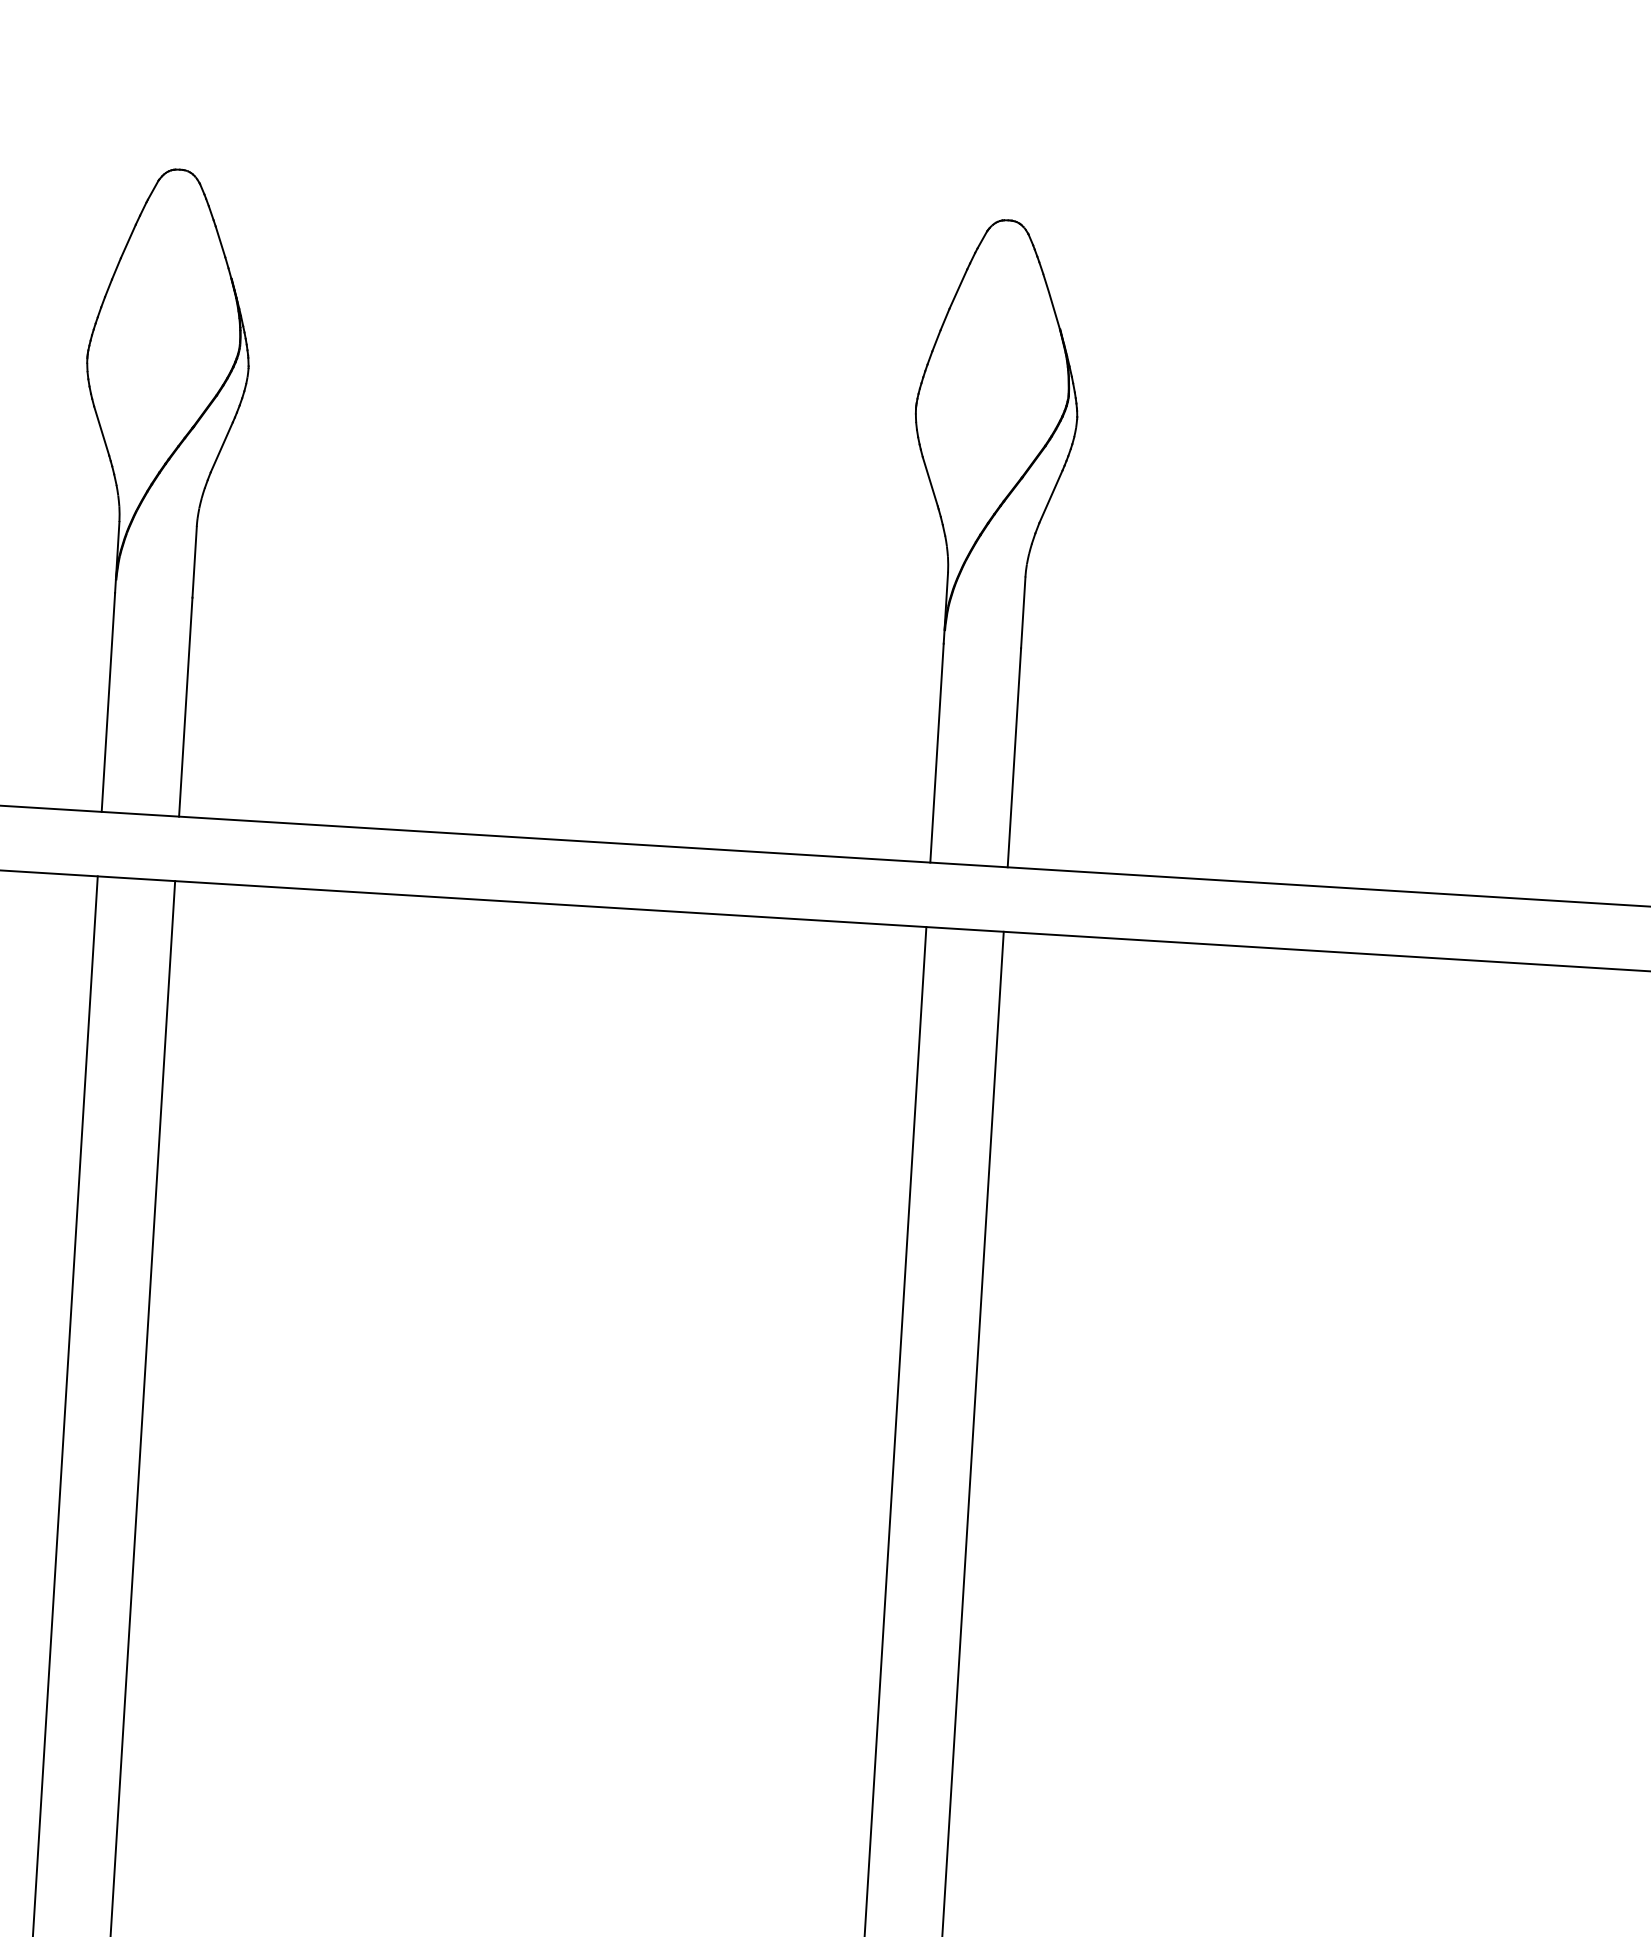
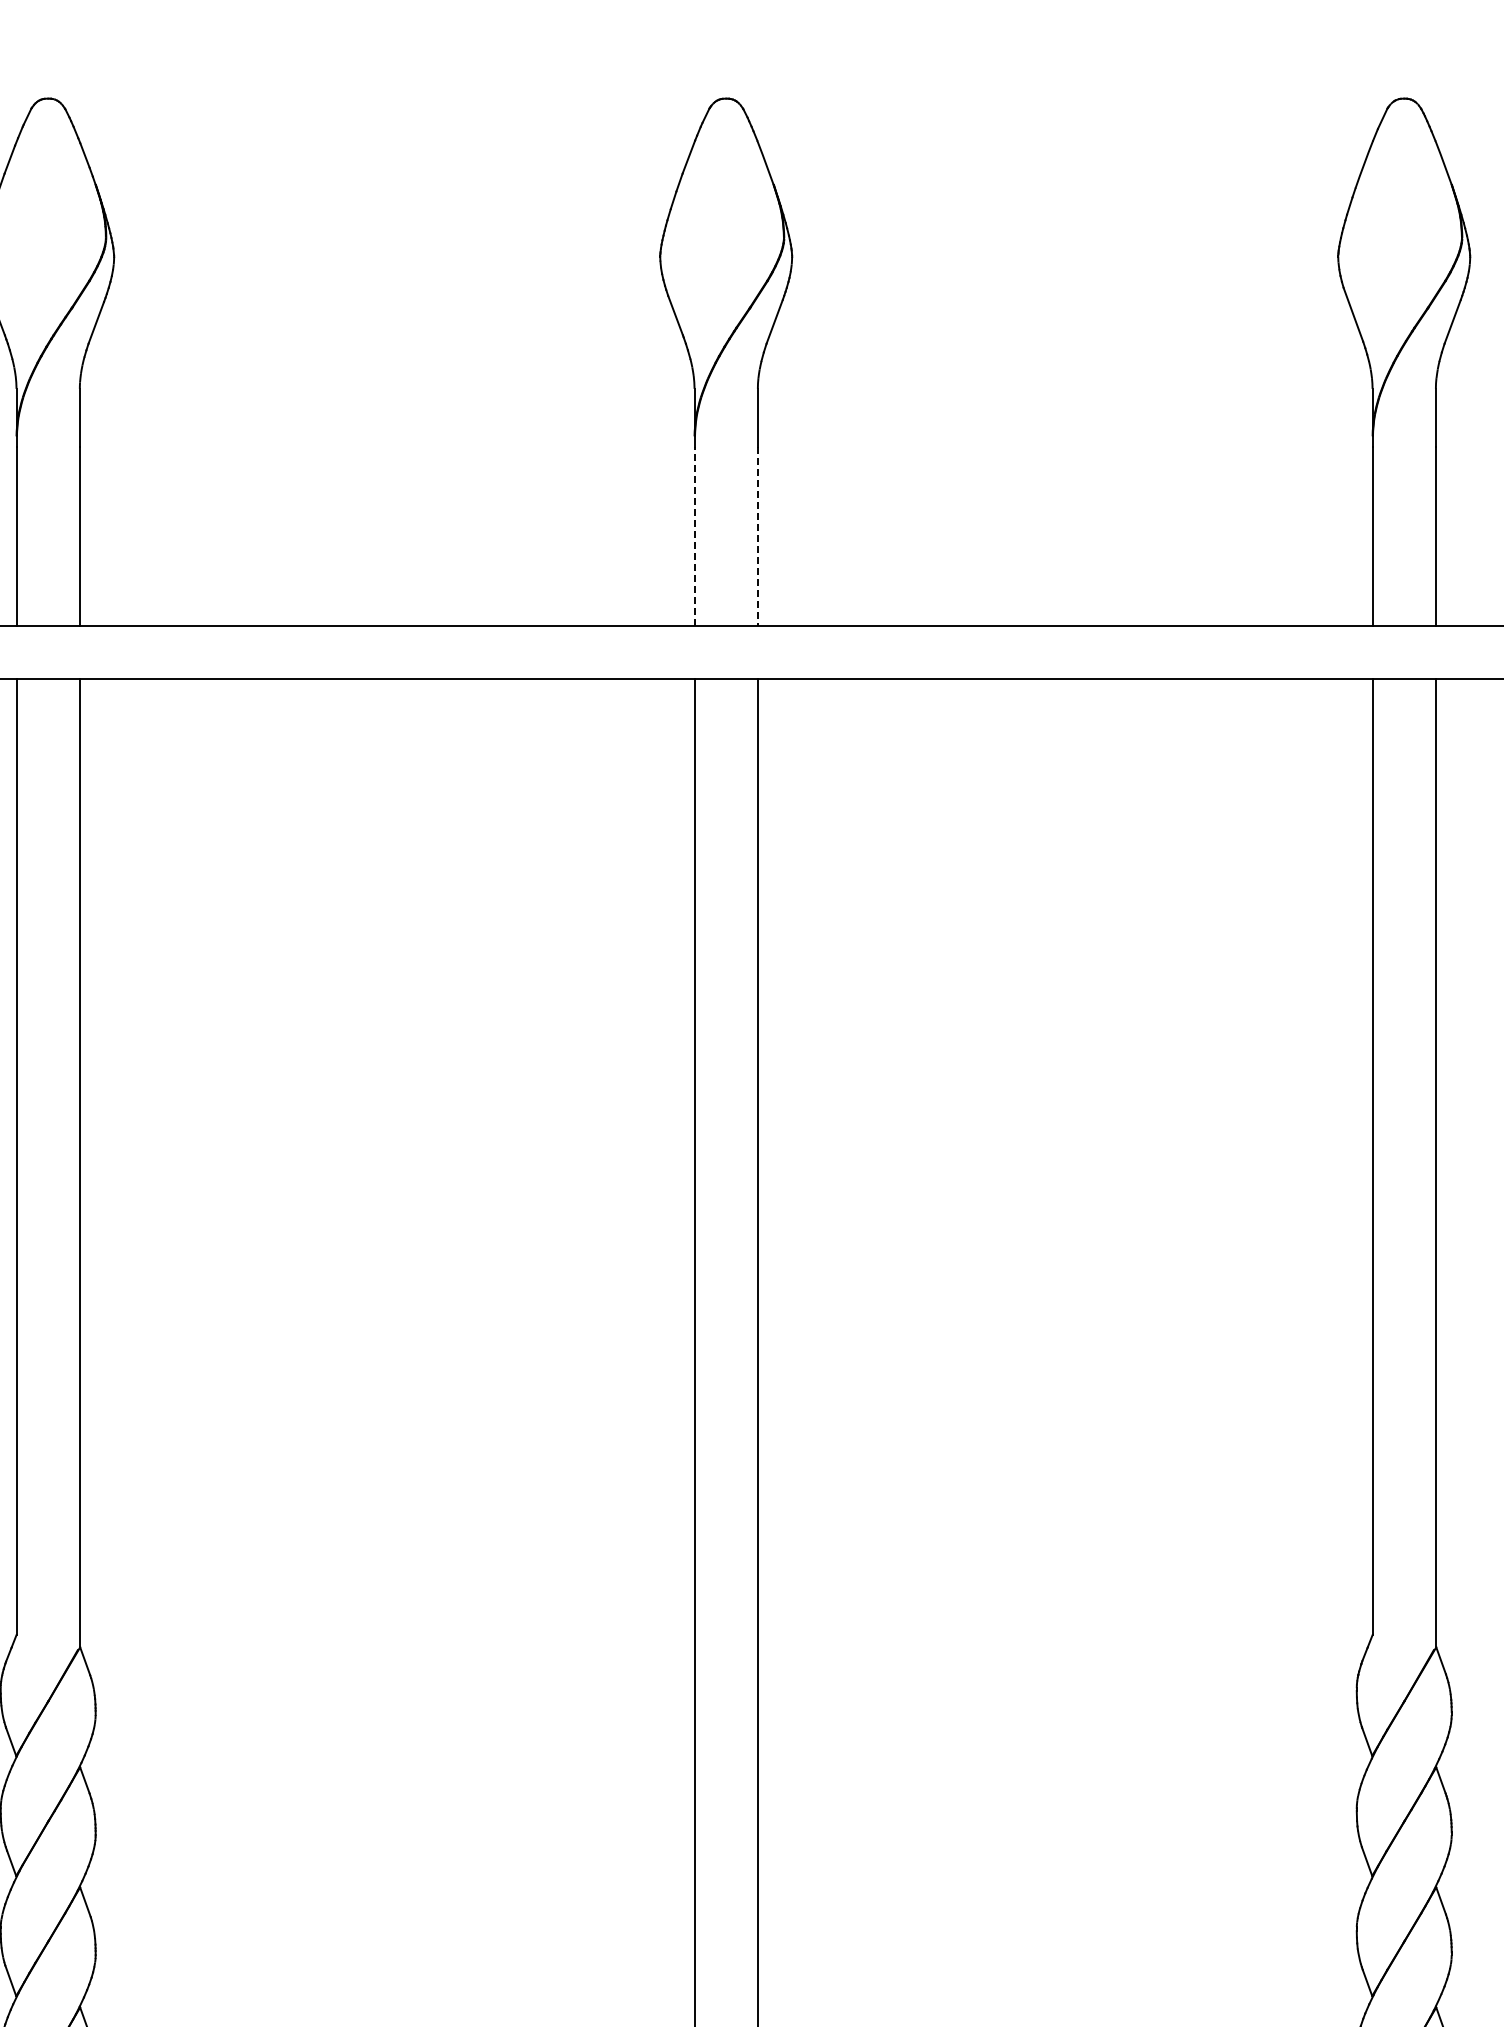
line: (936, 753) -> (694, 536), solid -> dashed
line: (1013, 757) -> (757, 536), solid -> dashed

